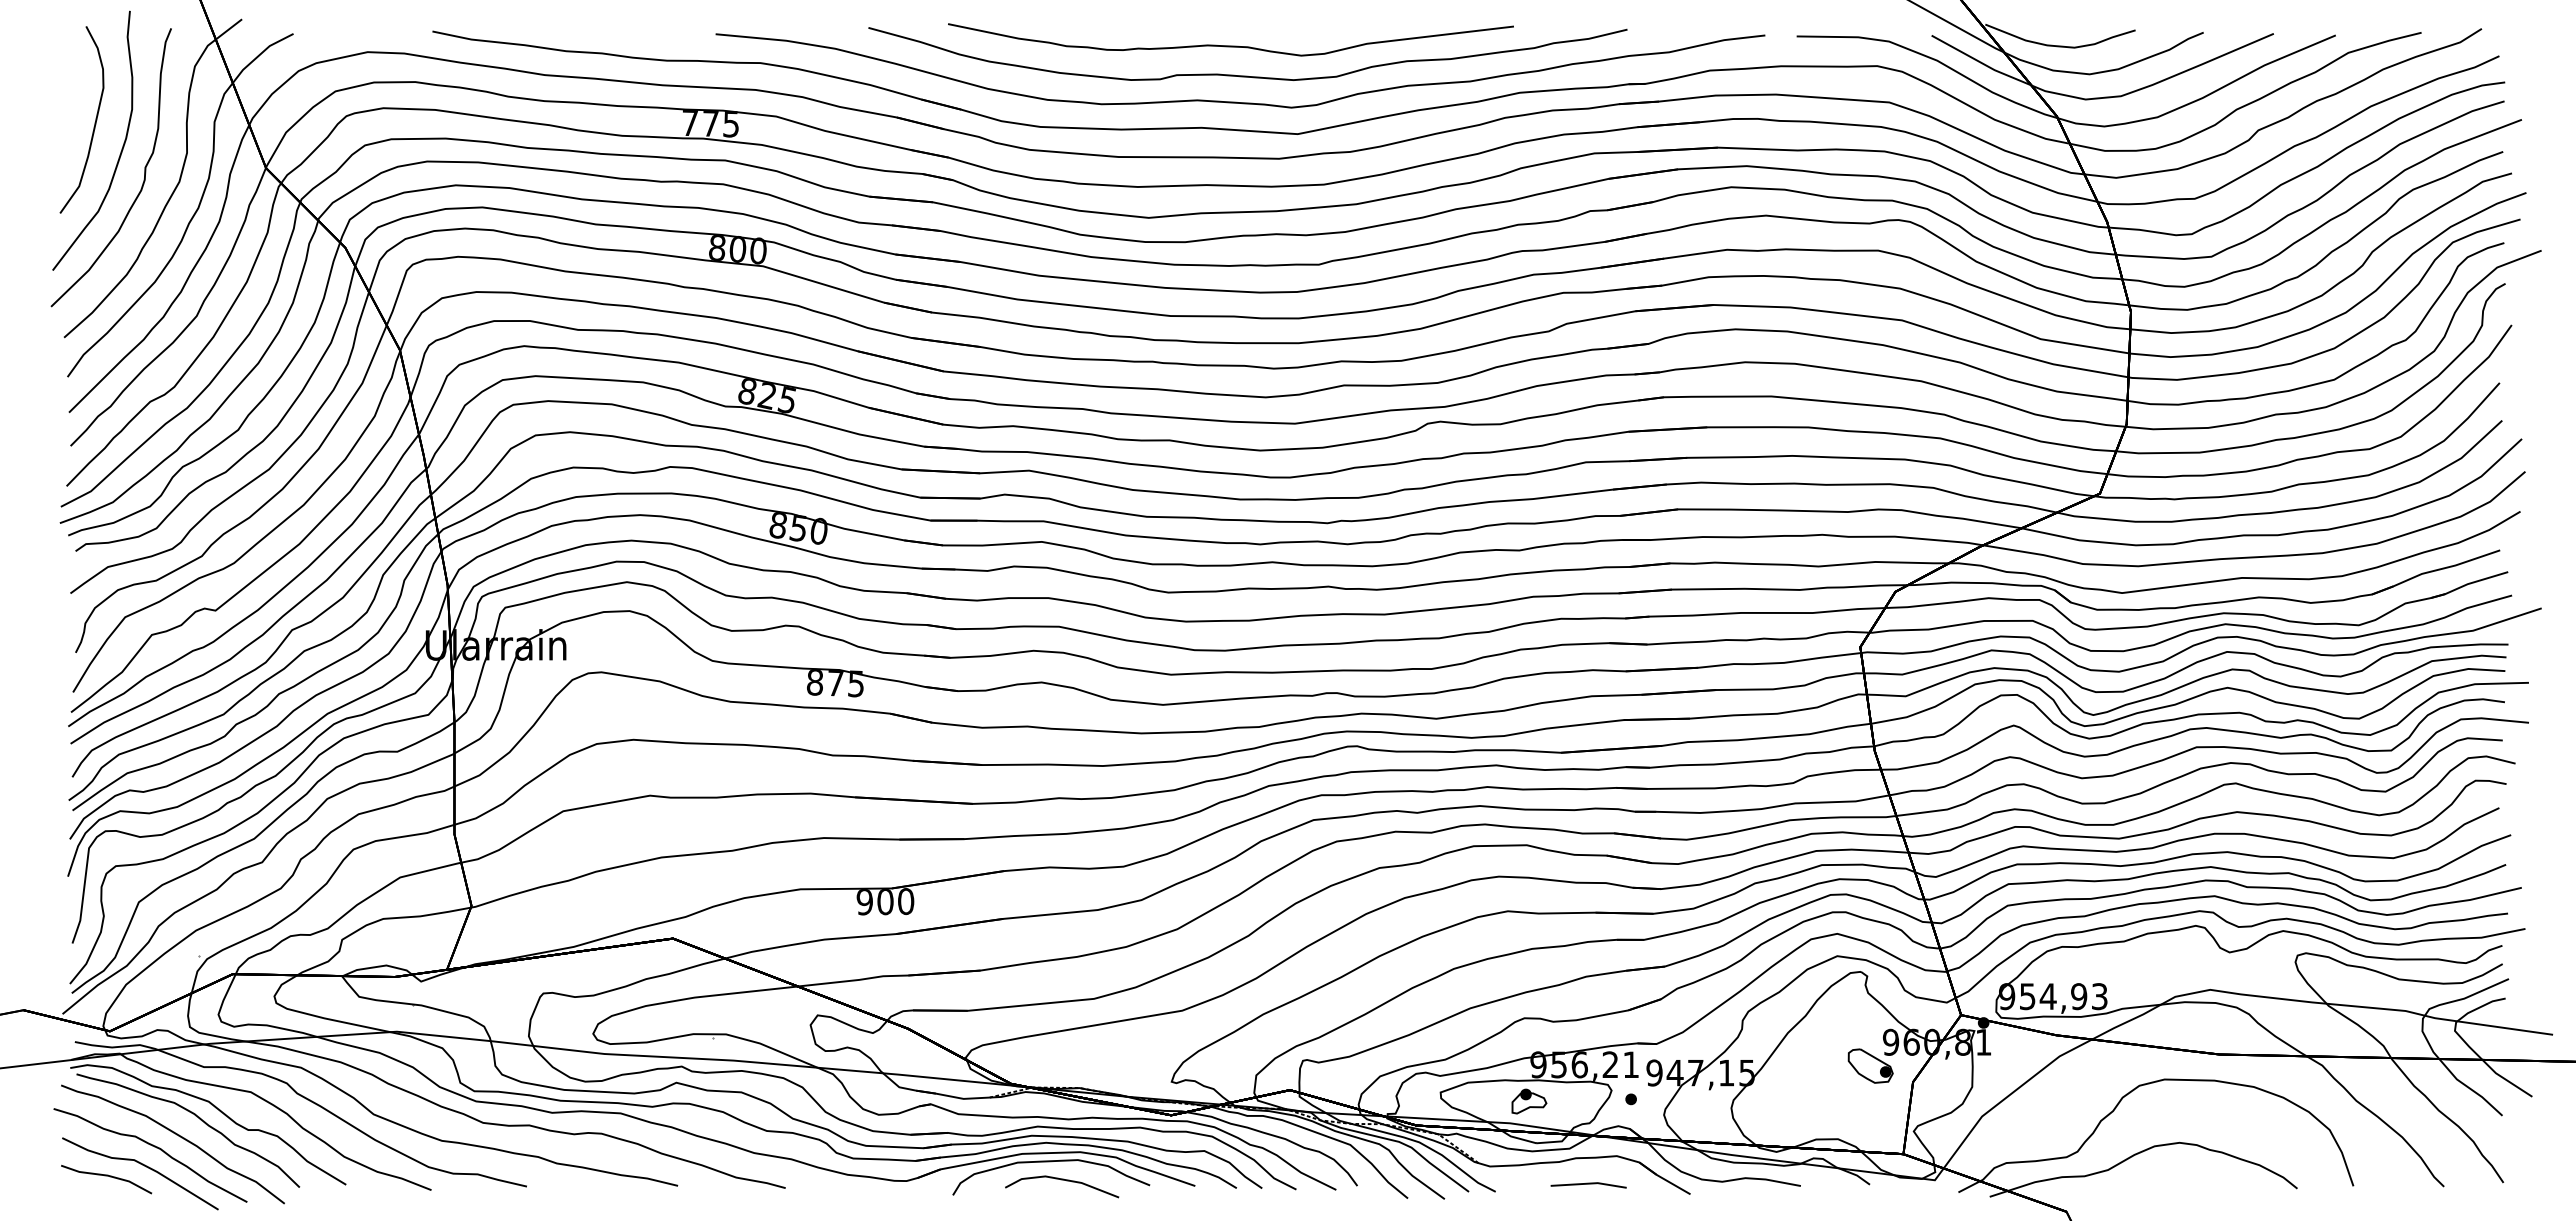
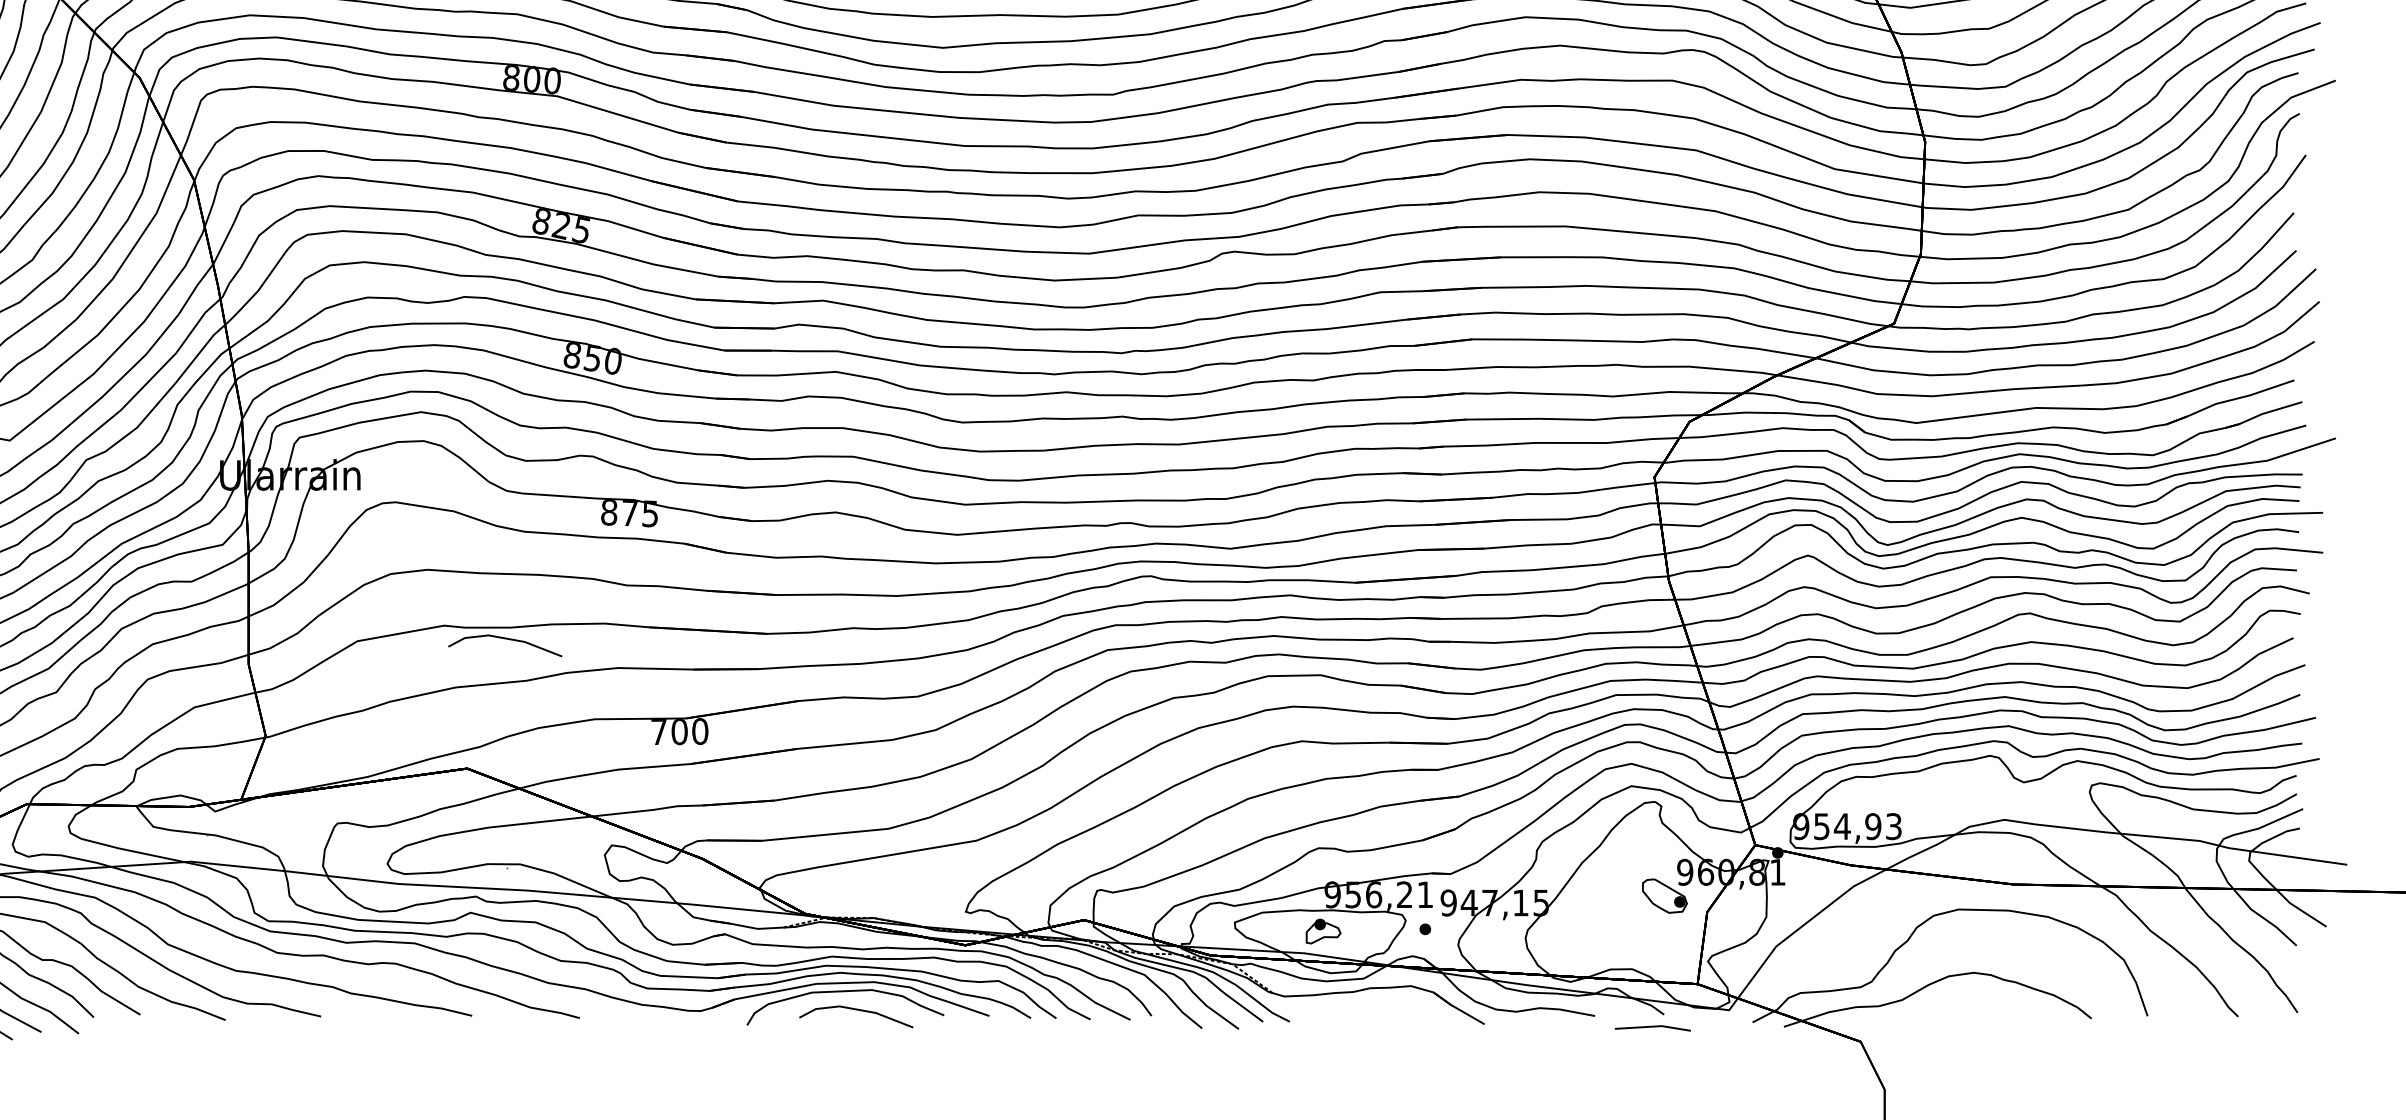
line: (711, 809) -> (505, 639), added
text: (864, 902) -> (658, 732), 900 -> 700
line: (1588, 1184) -> (1652, 1027), moved

